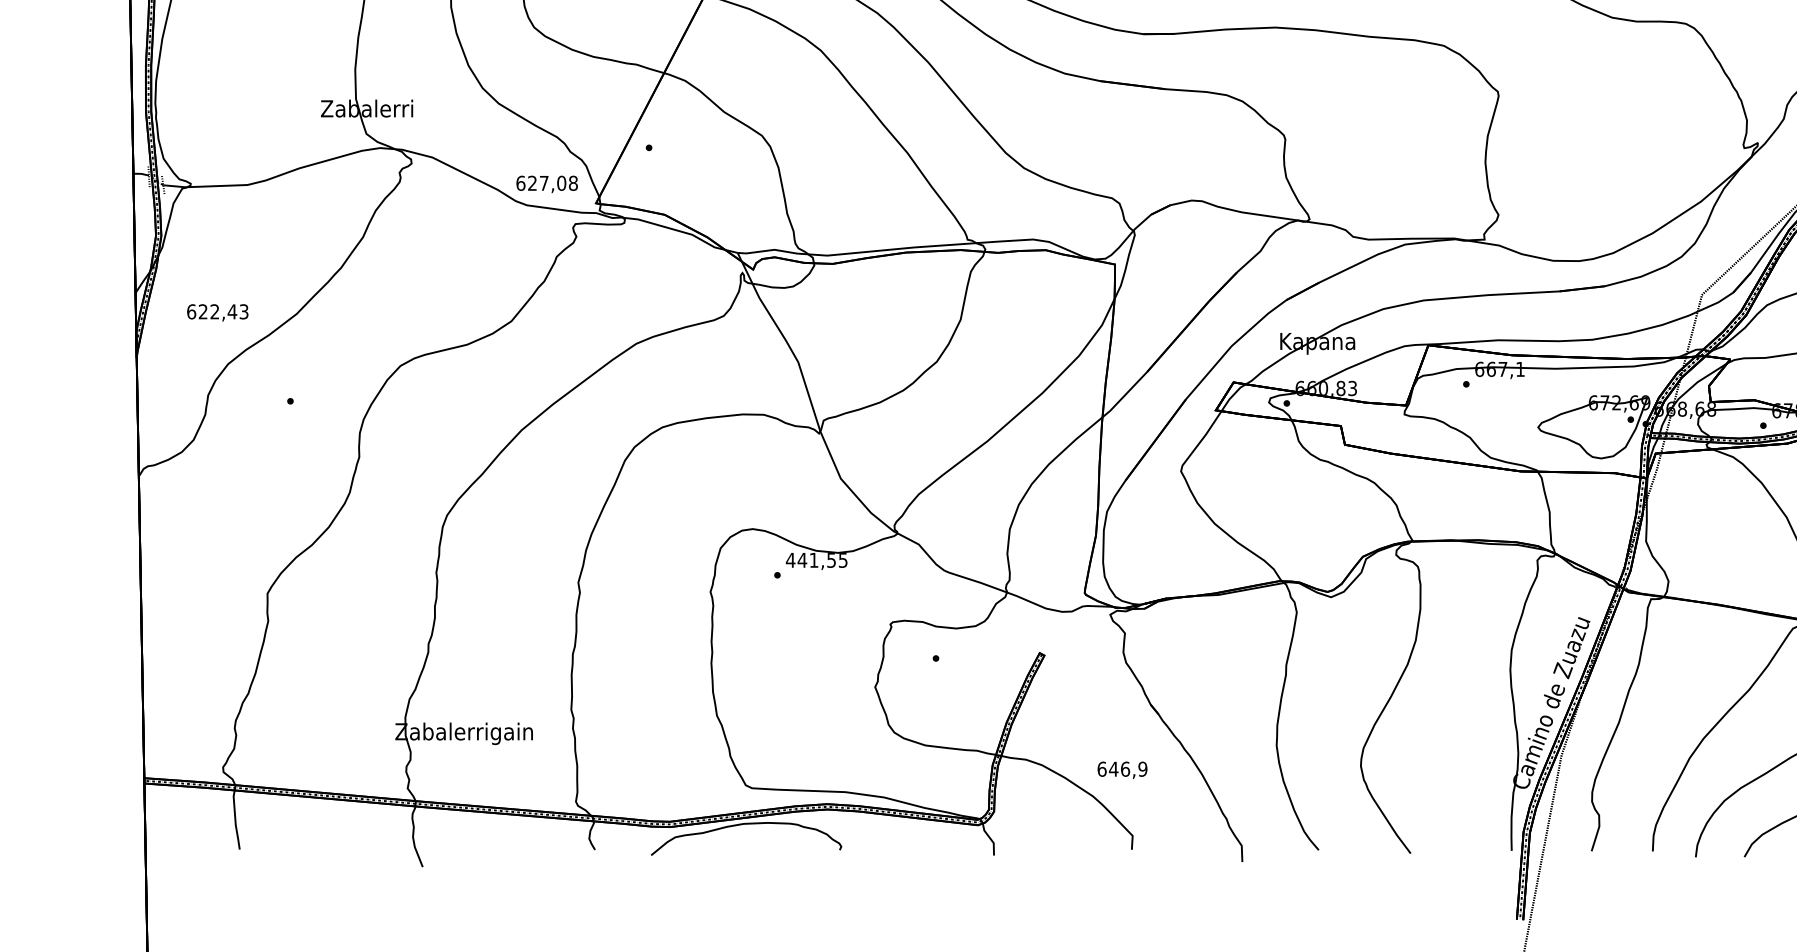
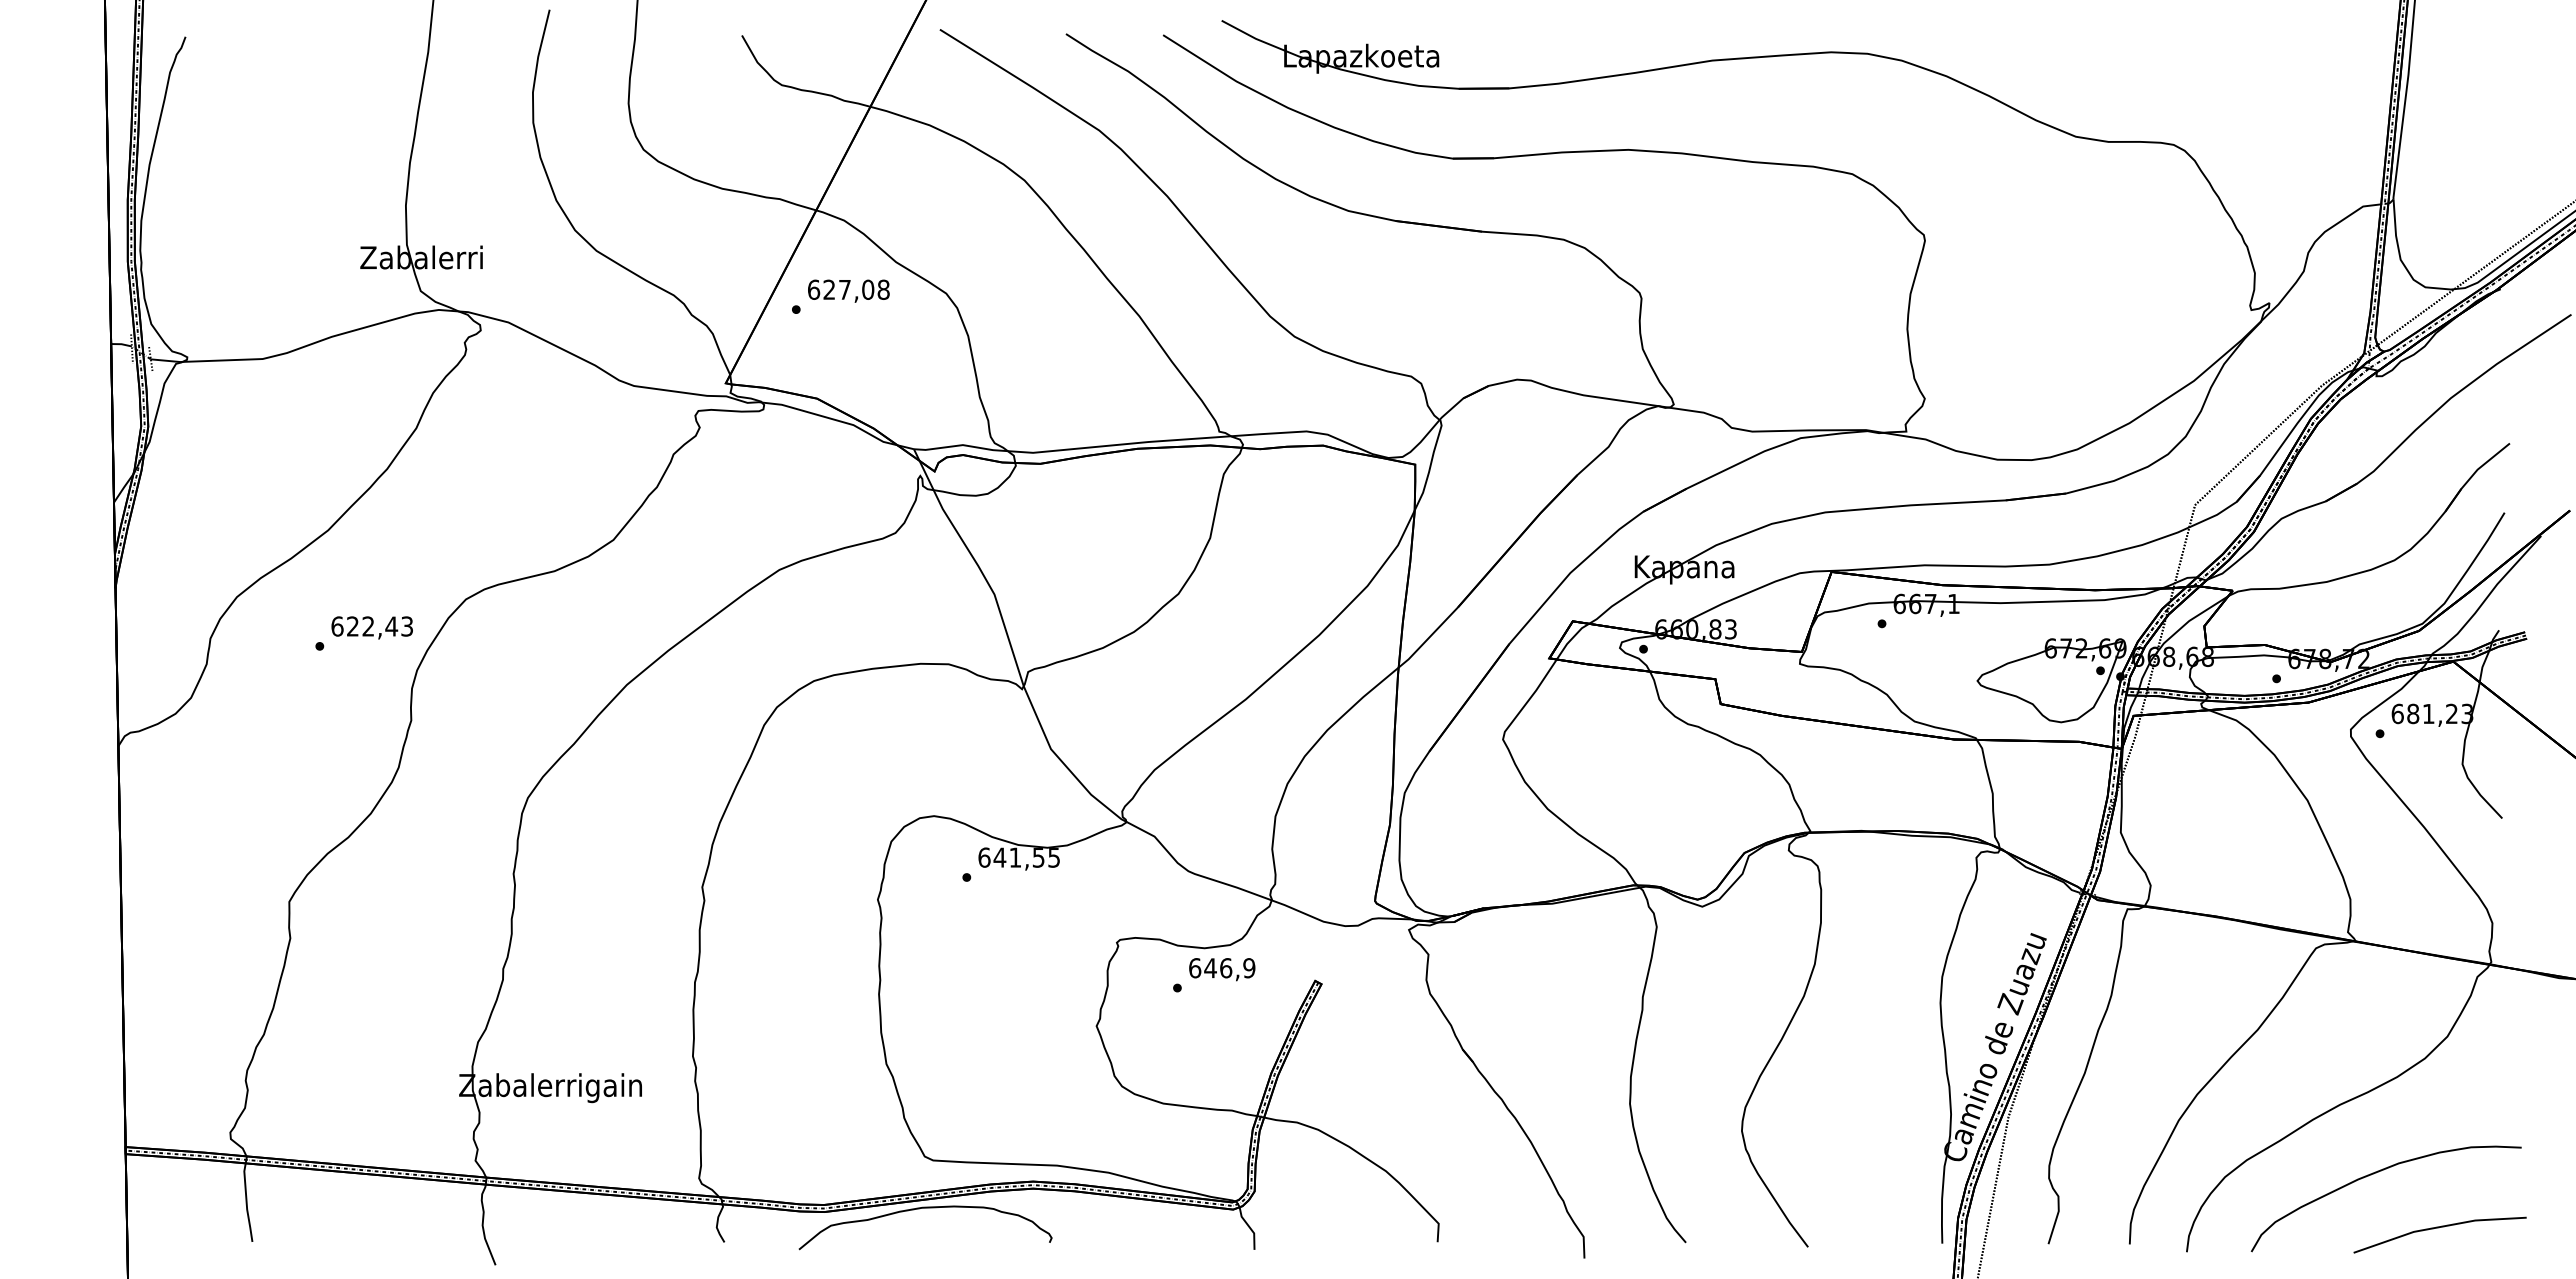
text: (546, 183) -> (848, 290), moved
text: (217, 312) -> (371, 627), moved
text: (790, 560) -> (984, 857), 441,55 -> 641,55
text: (1122, 770) -> (1222, 969), moved

